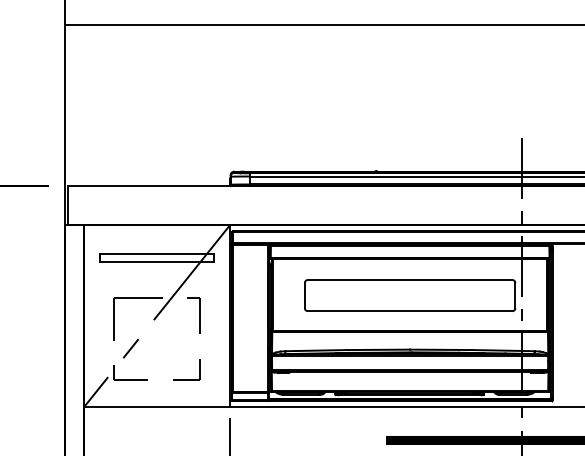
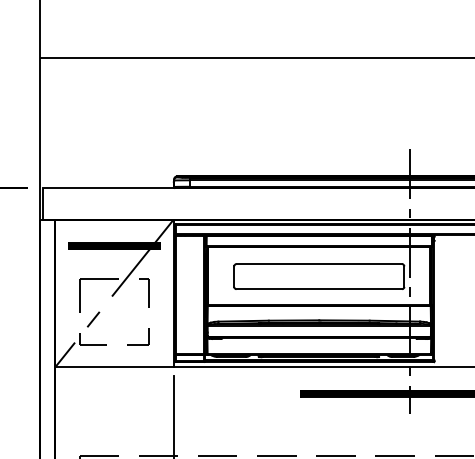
hatch: (156, 258) -> (114, 246), added

